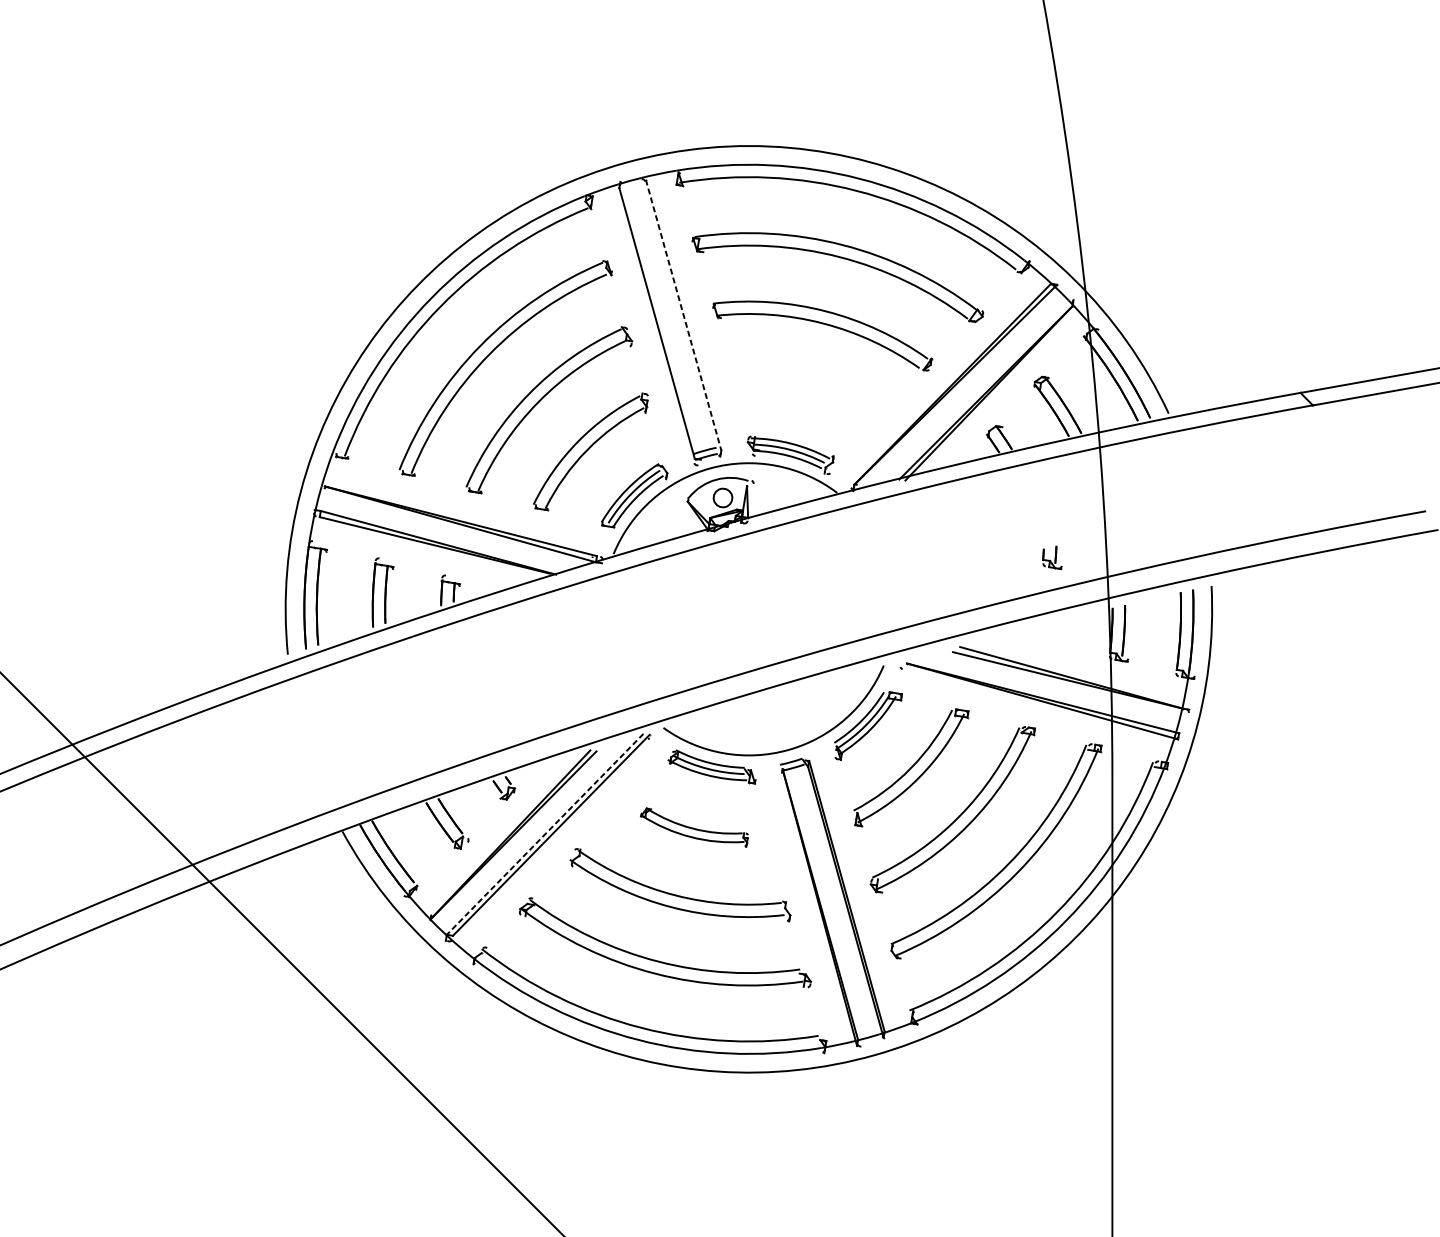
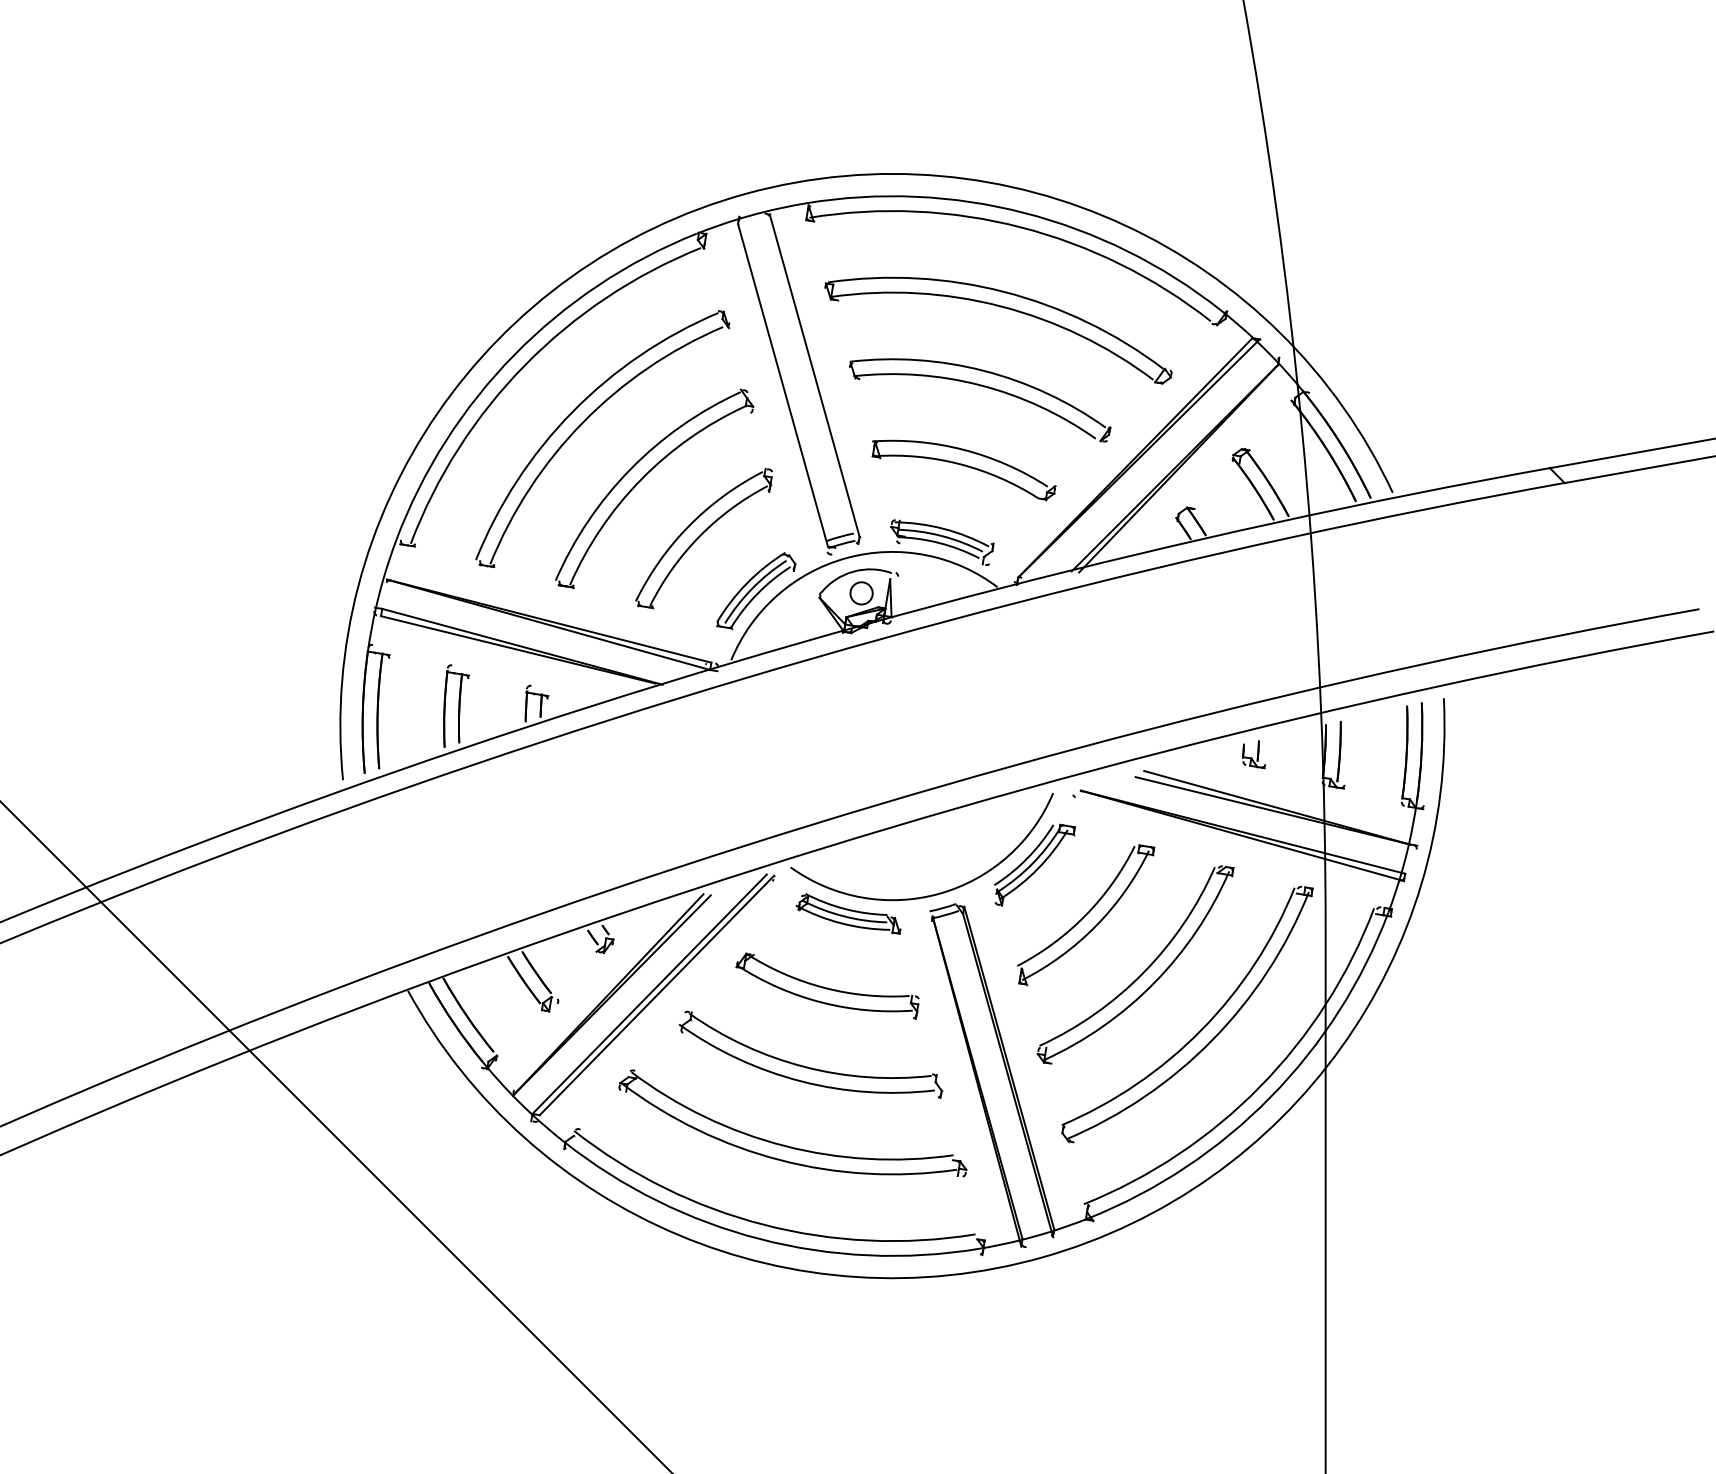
line: (683, 315) -> (814, 375), dashed -> solid
part: (808, 394) -> (963, 470), added
part: (1052, 557) -> (1254, 754), moved
part: (694, 827) -> (827, 985), size x1.43
line: (545, 834) -> (649, 994), dashed -> solid

